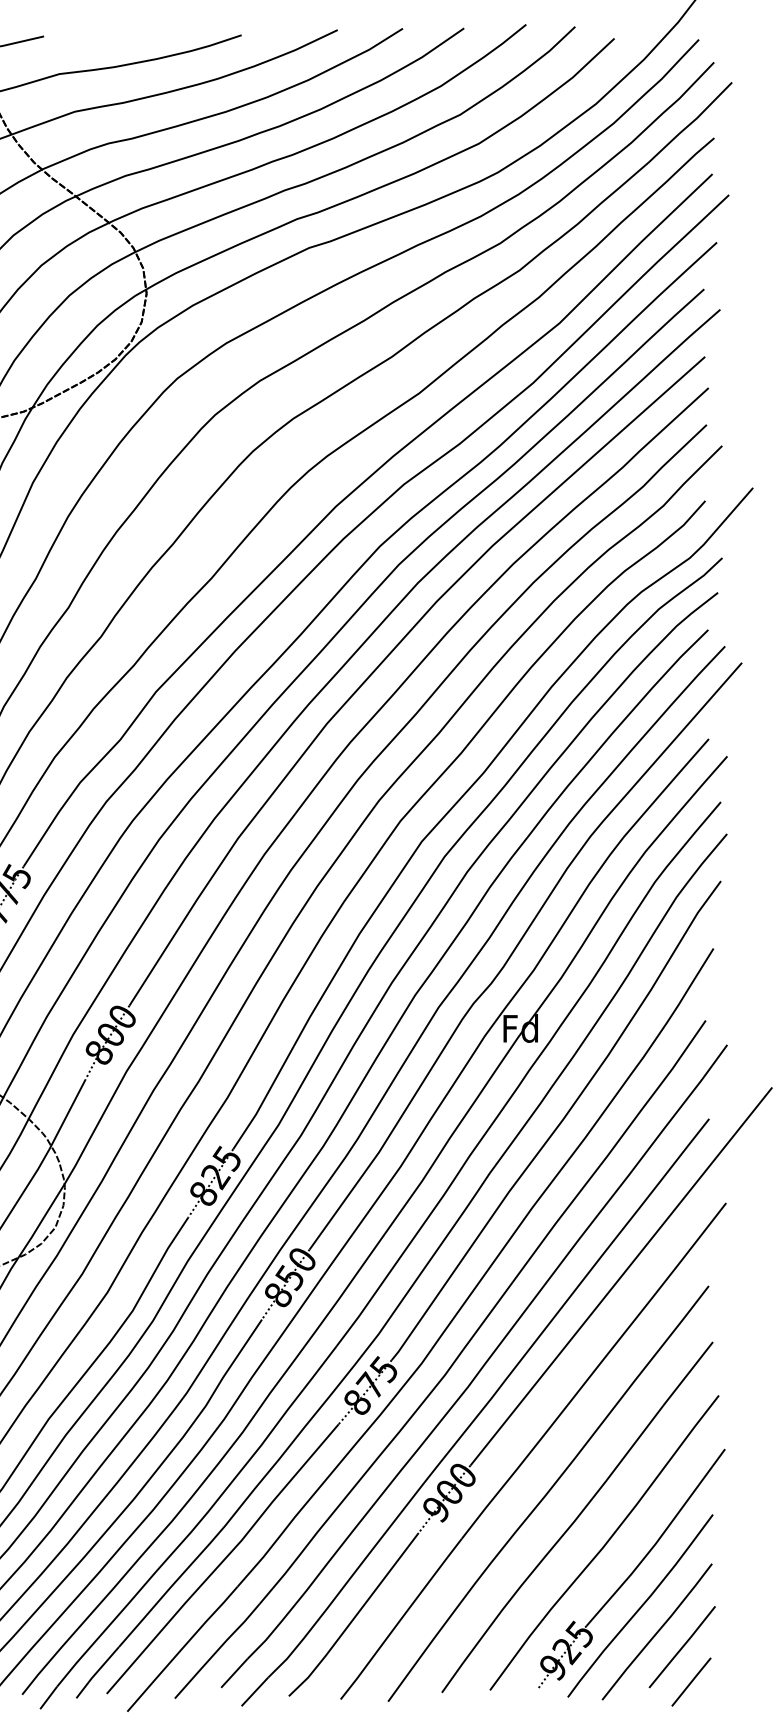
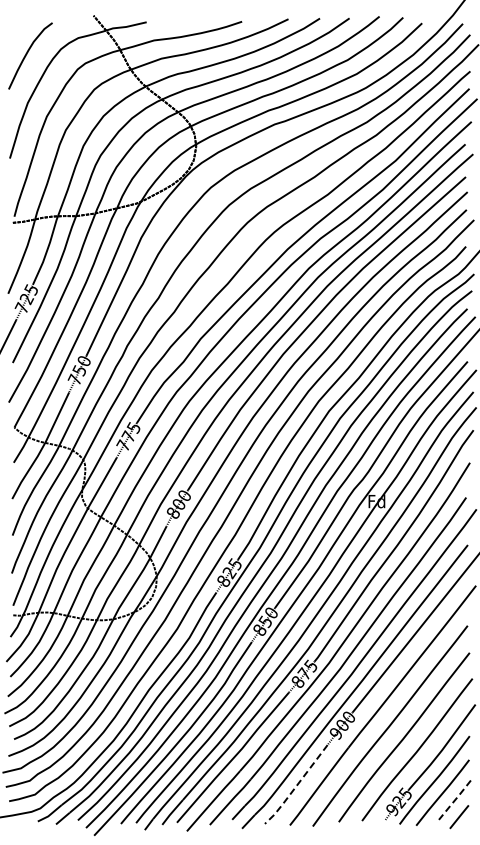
line: (354, 1618) -> (296, 786), solid -> dashed
line: (681, 1647) -> (454, 800), solid -> dashed

